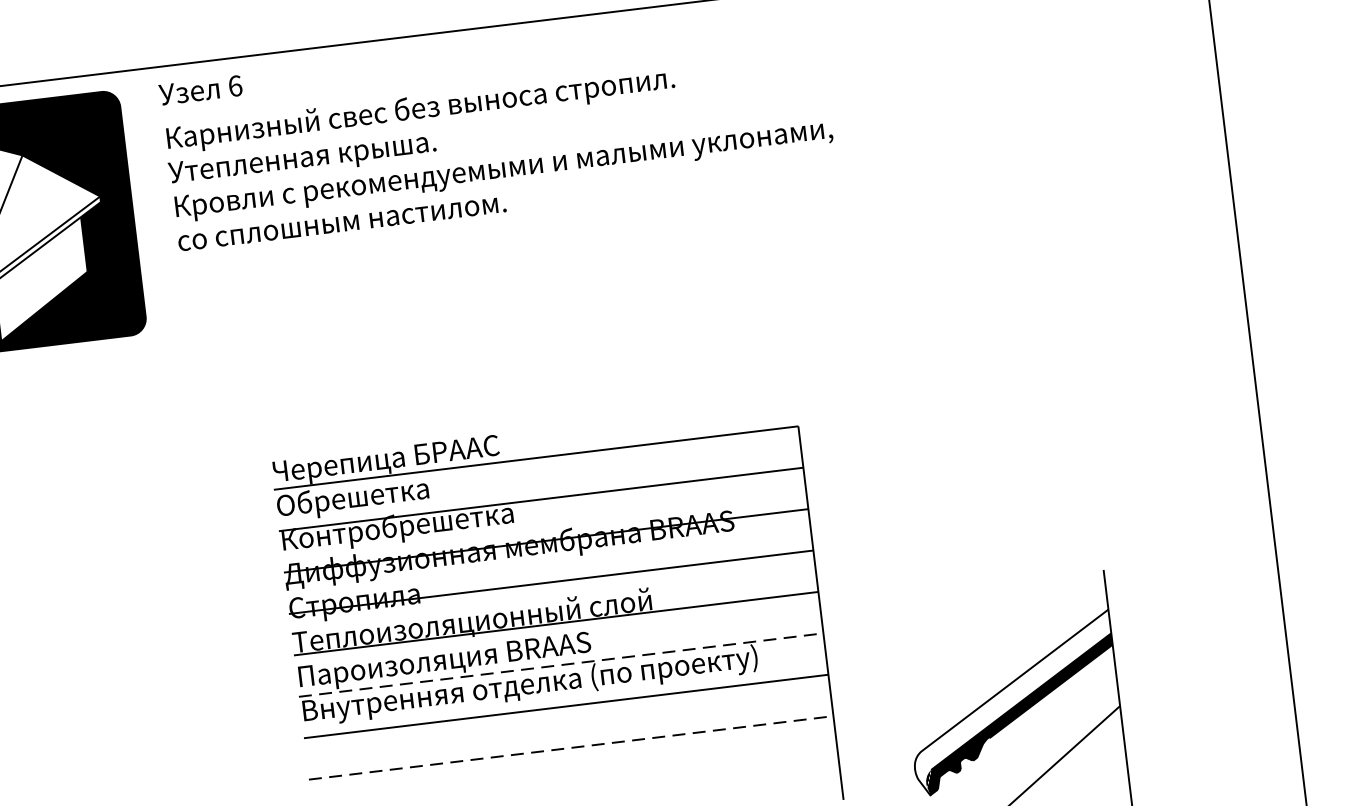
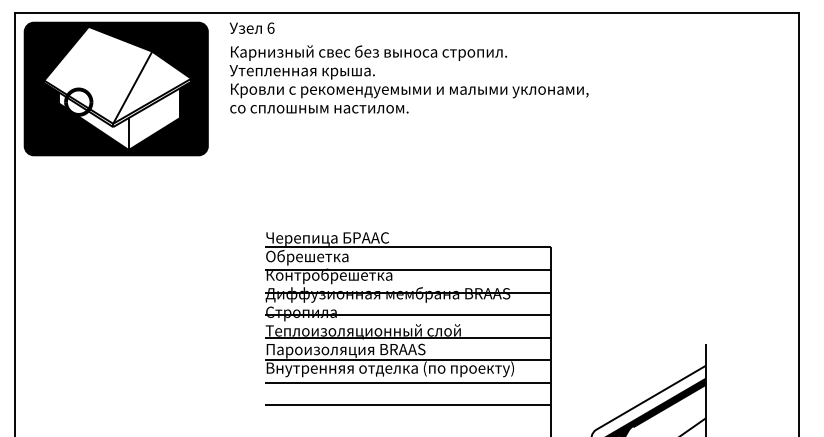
line: (561, 665) -> (408, 360), dashed -> solid
line: (571, 748) -> (408, 405), dashed -> solid

